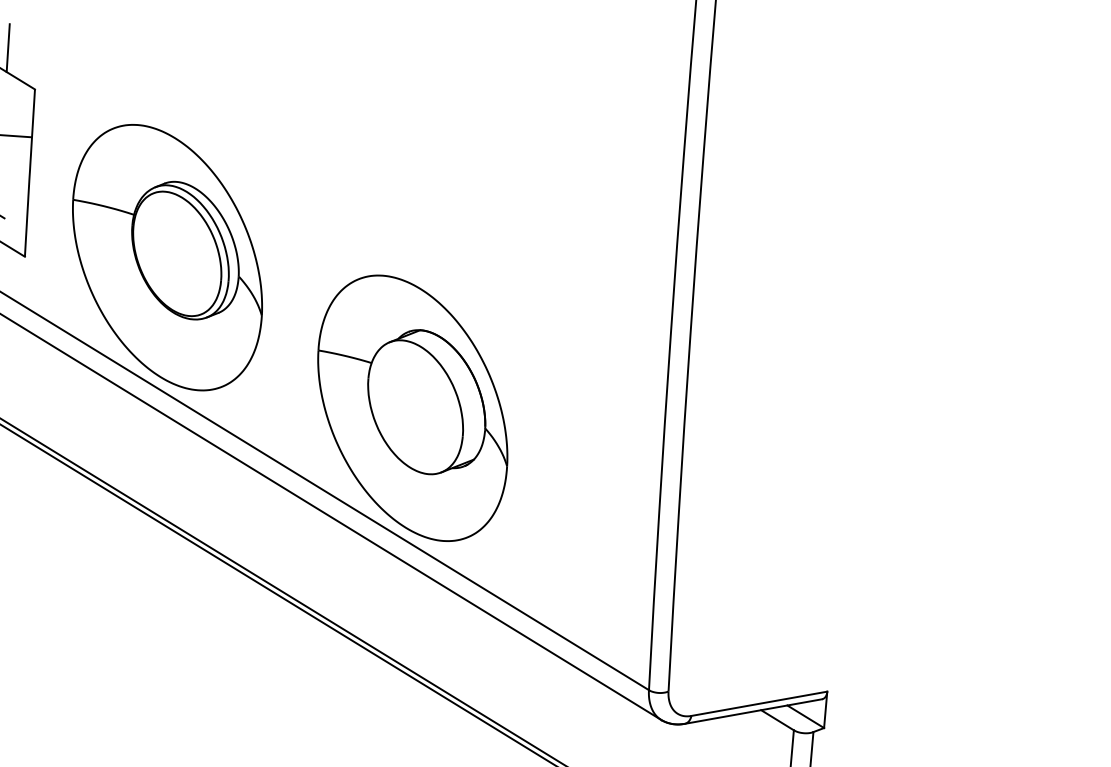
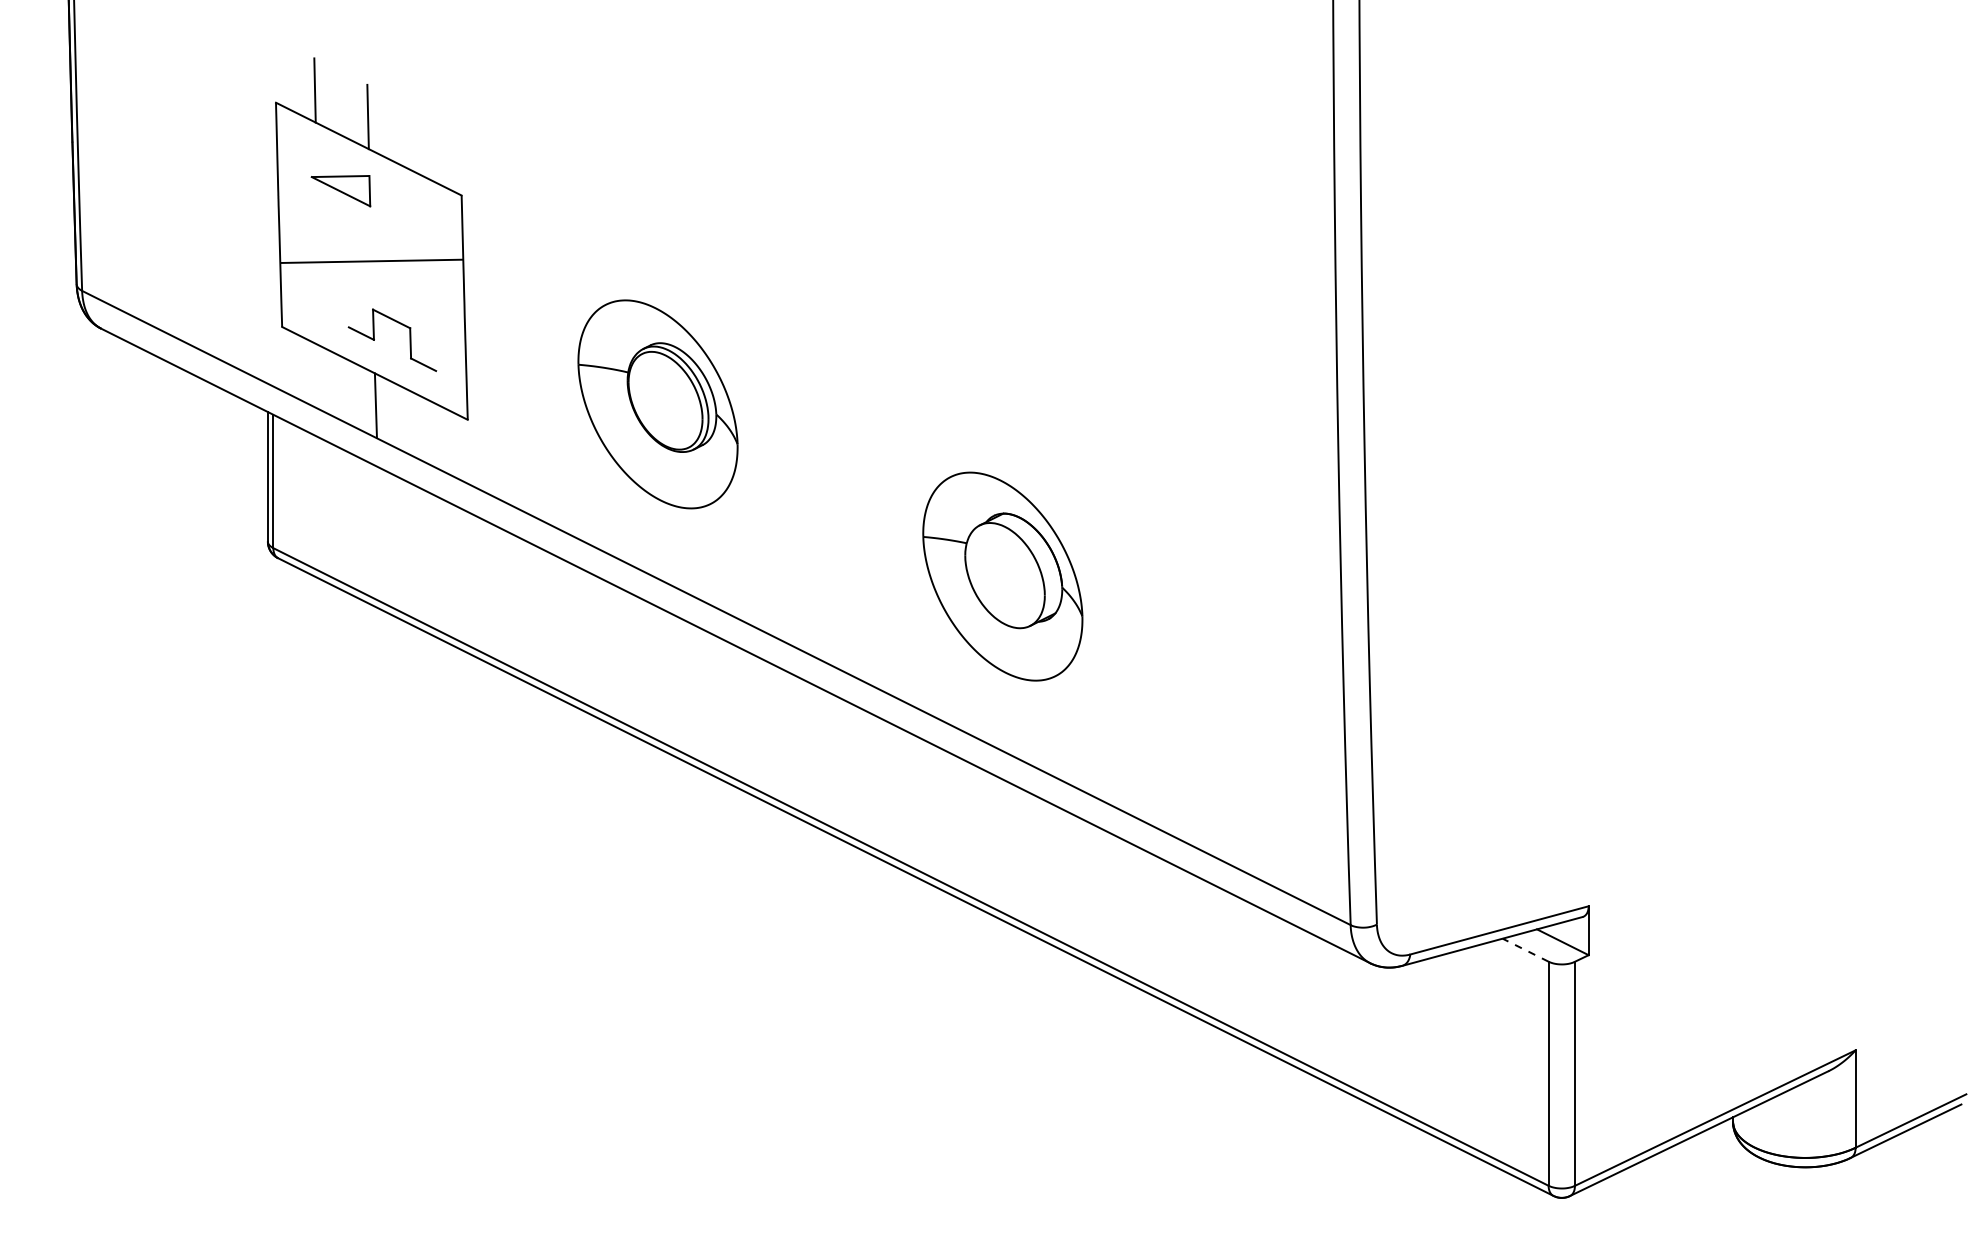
line: (7, 48) -> (420, 143), removed
part: (167, 257) -> (657, 404), size x0.6
part: (412, 408) -> (1002, 576), size x0.6
line: (777, 720) -> (1525, 950), solid -> dashed

